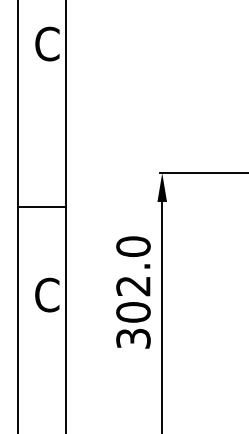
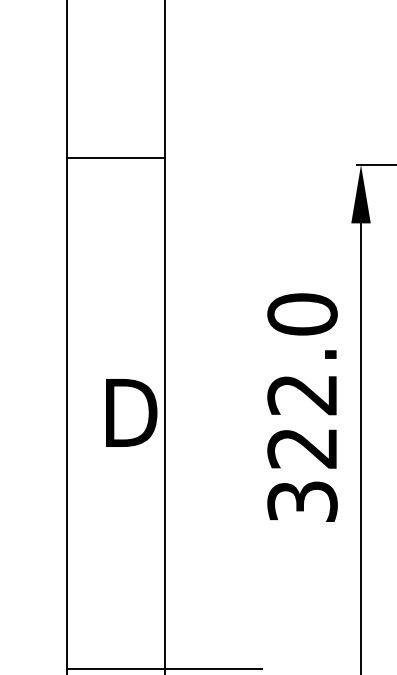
line: (41, 206) -> (115, 157), moved
text: (48, 294) -> (129, 411), C -> D
text: (133, 312) -> (302, 448), 302.0 -> 322.0
line: (65, 420) -> (164, 668), added

